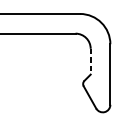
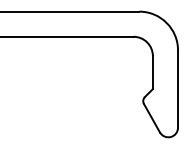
line: (90, 62) -> (152, 73), dashed -> solid

